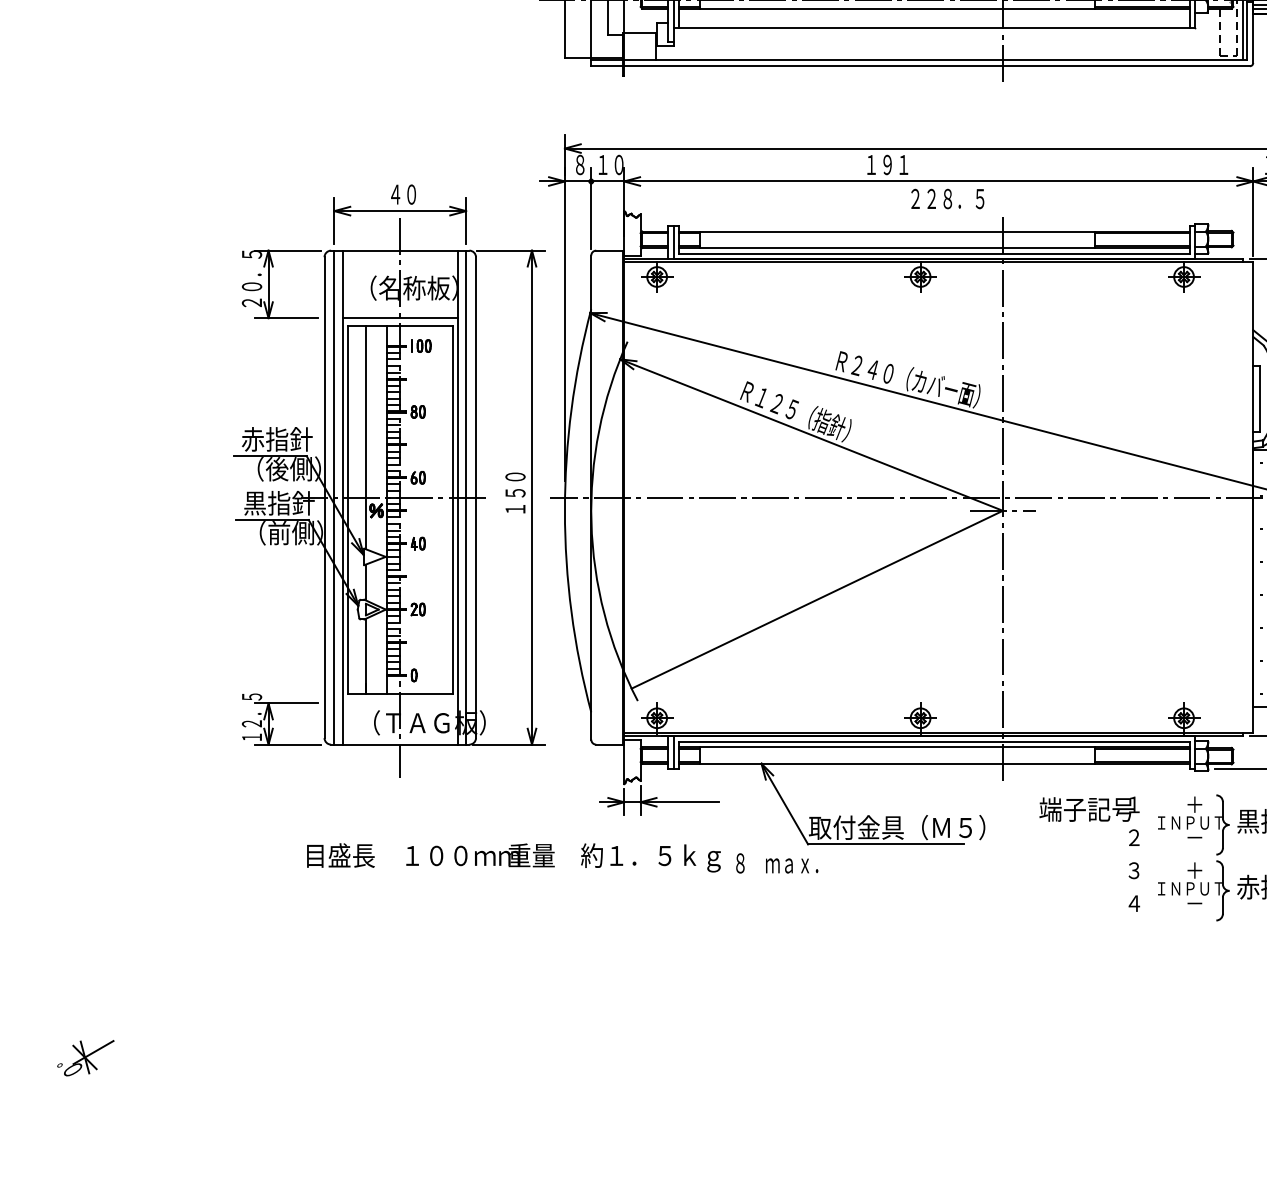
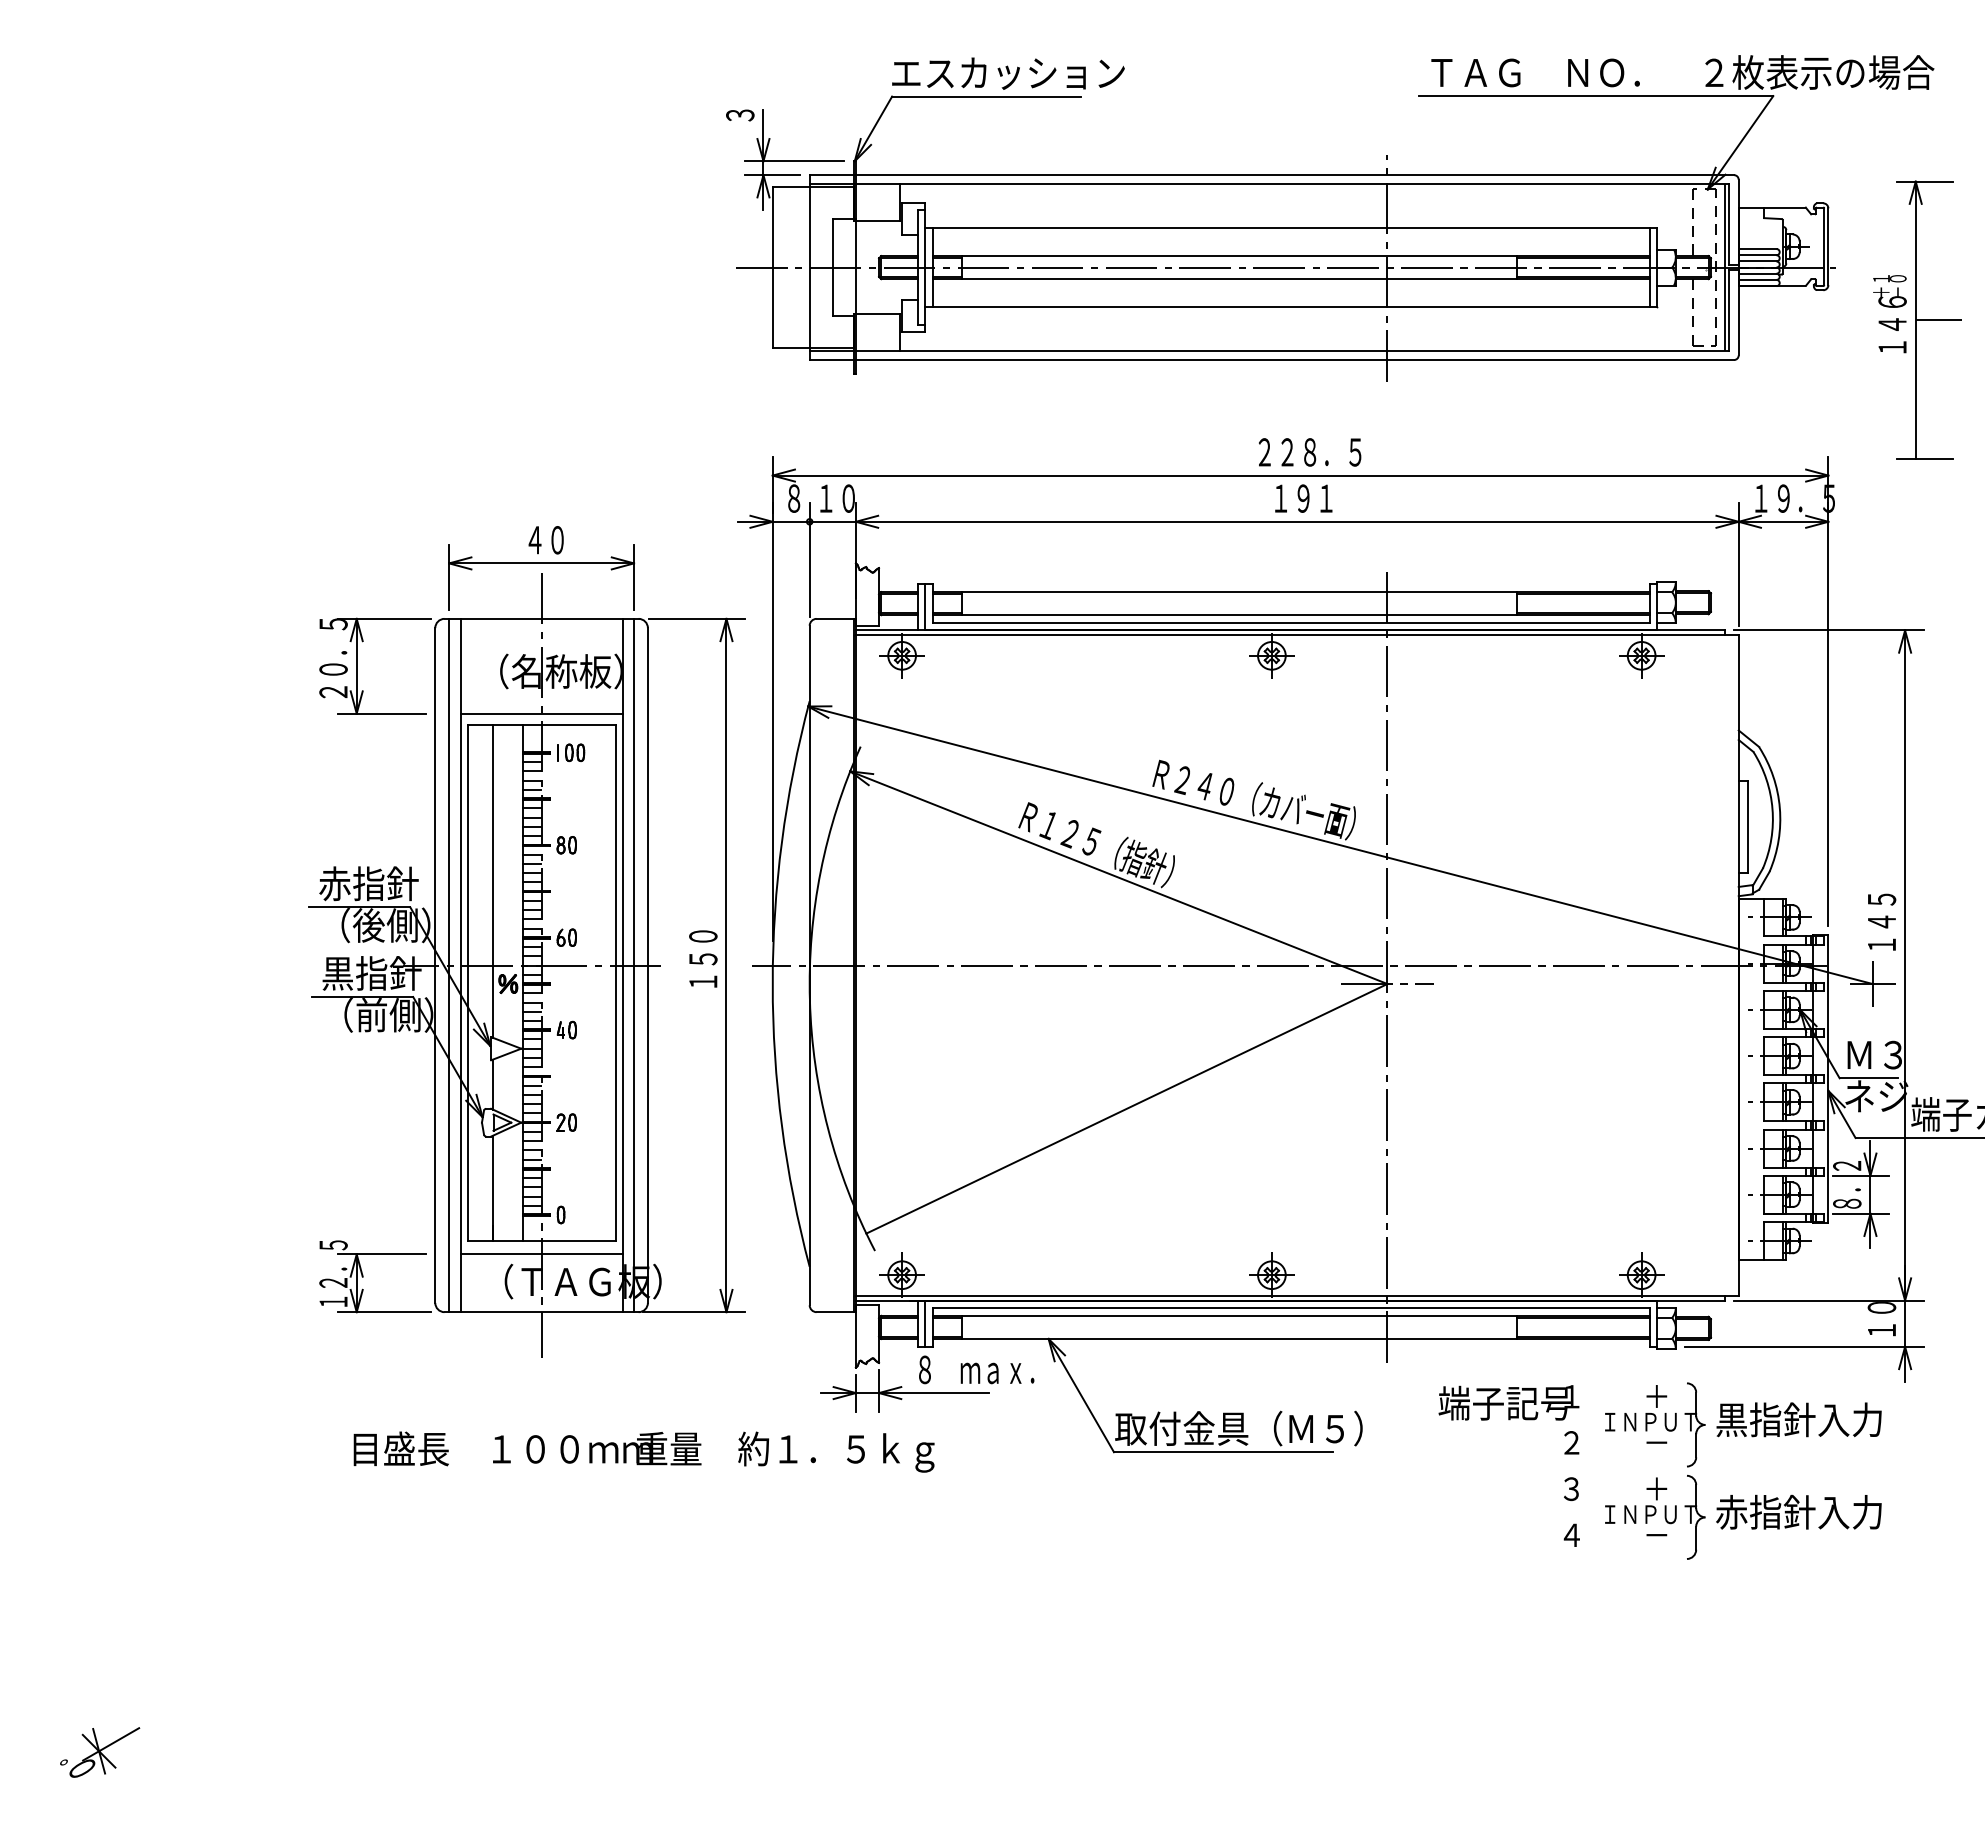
text: (887, 164) -> (1303, 498), moved
text: (948, 199) -> (1310, 452), moved
line: (400, 703) -> (541, 1254), added
text: (513, 857) -> (643, 1451), moved
text: (777, 863) -> (976, 1369), moved

